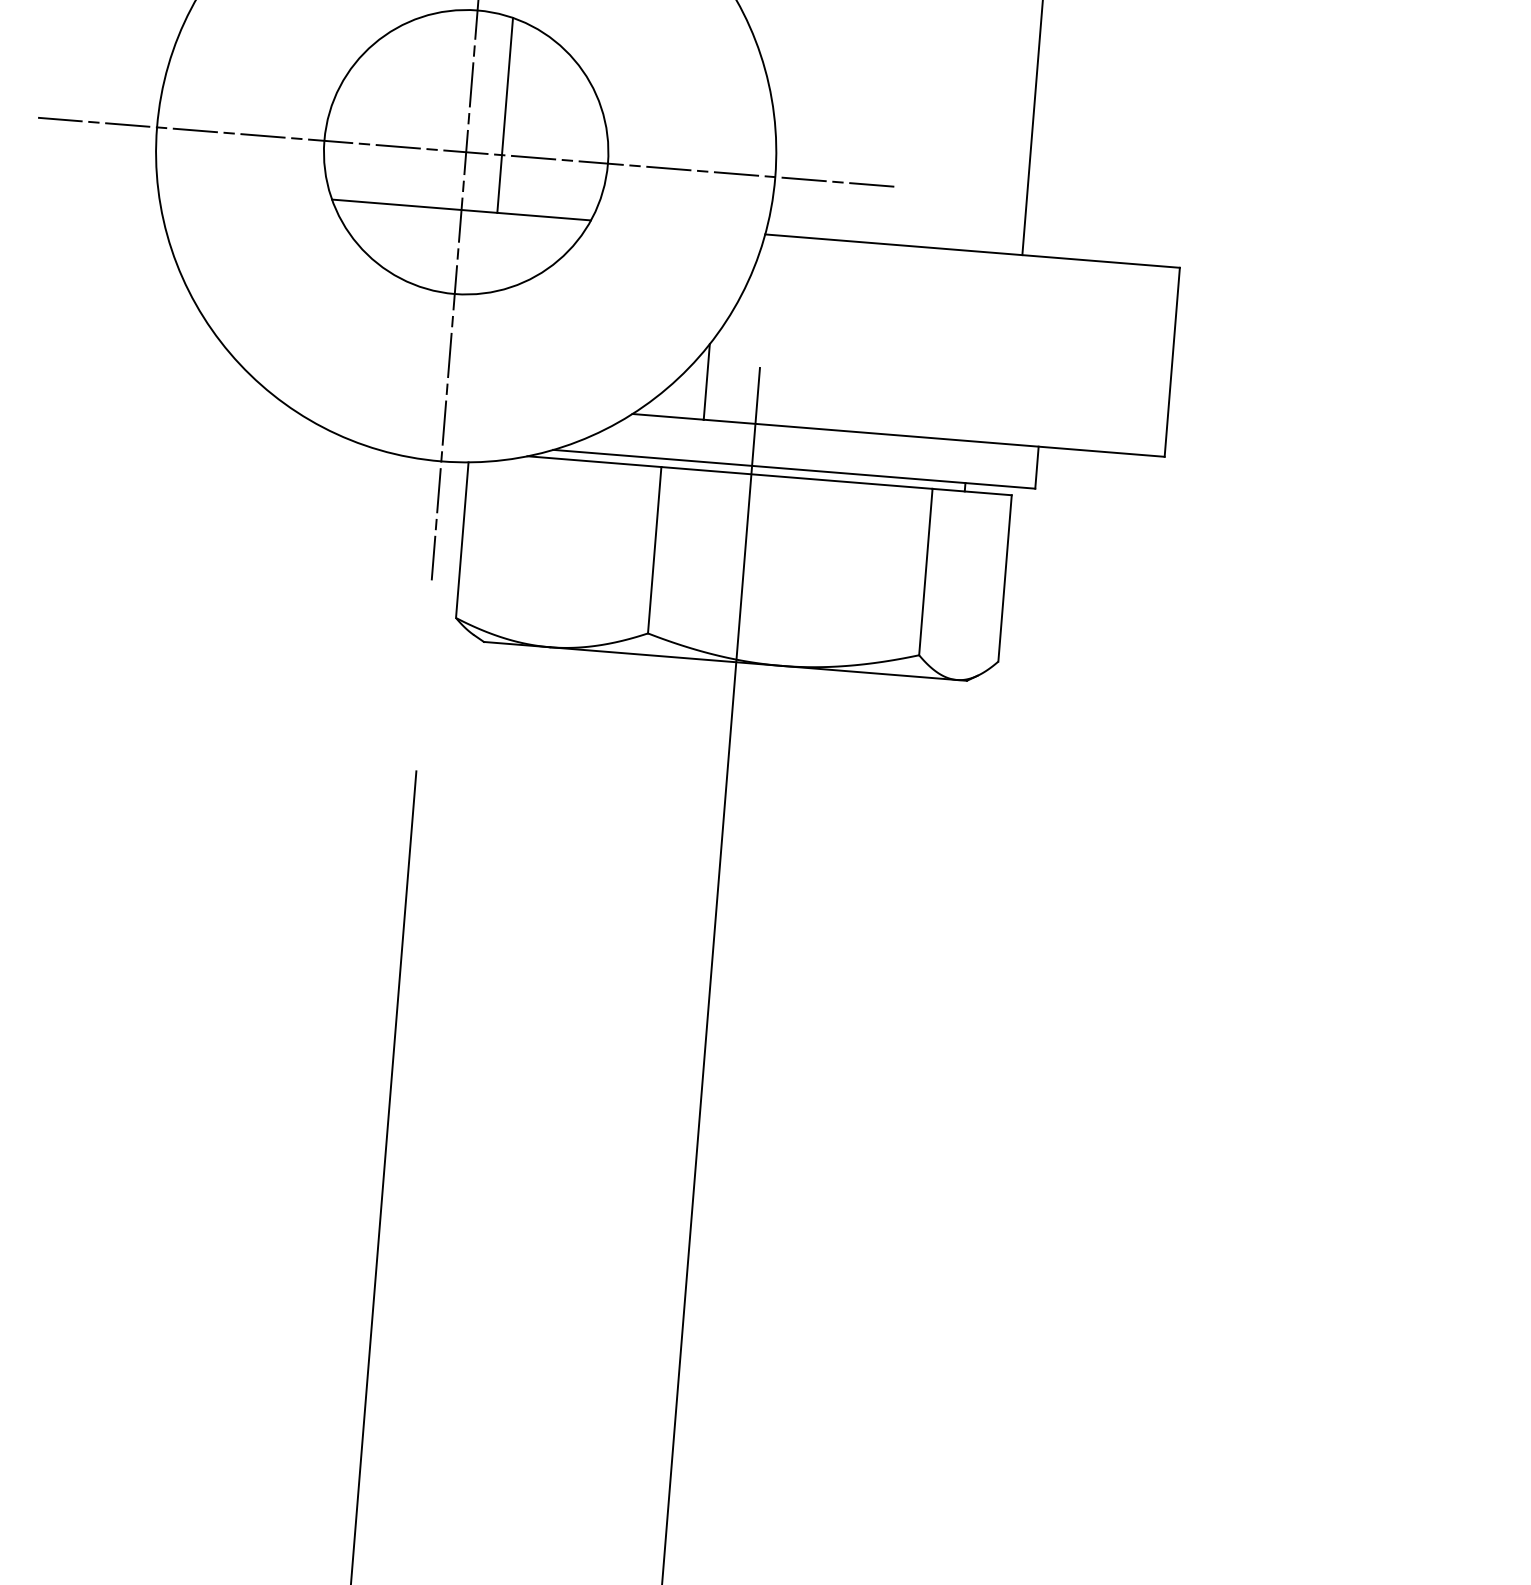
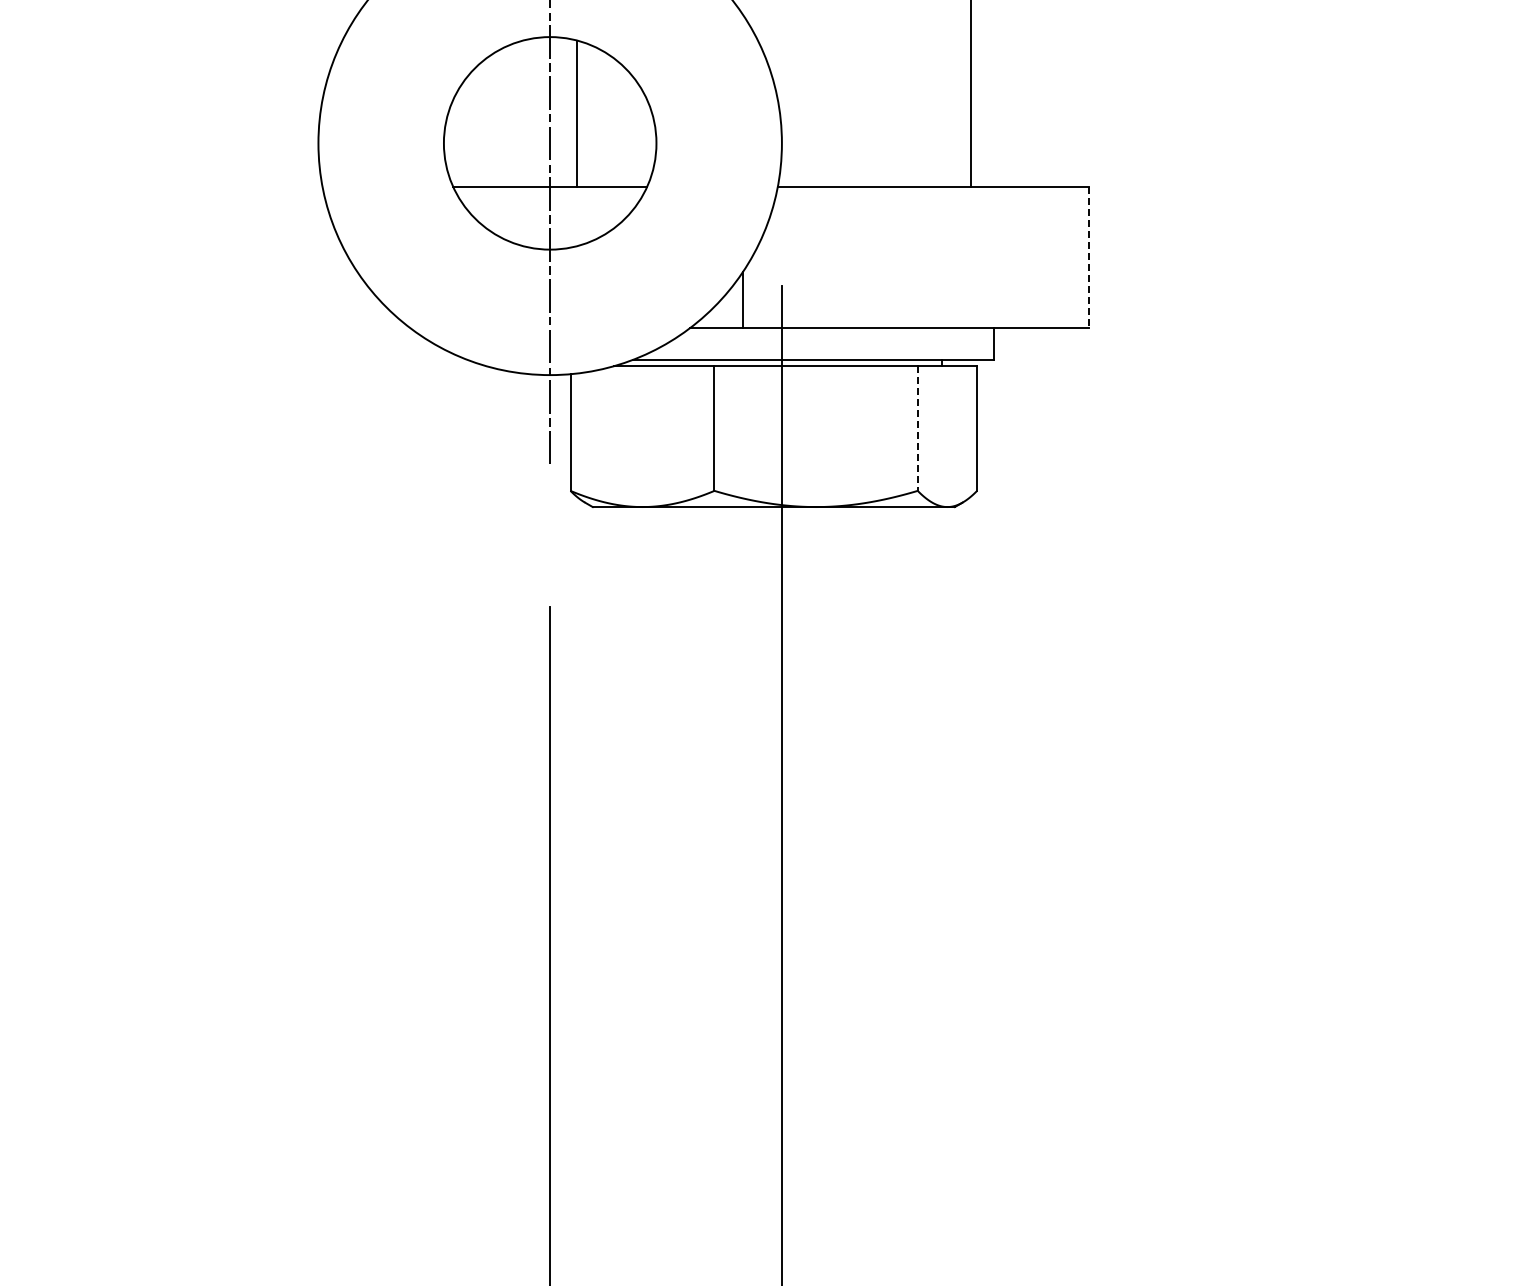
line: (466, 152) -> (550, 143), removed
line: (1171, 362) -> (1088, 257), solid -> dashed
line: (925, 573) -> (917, 429), solid -> dashed

